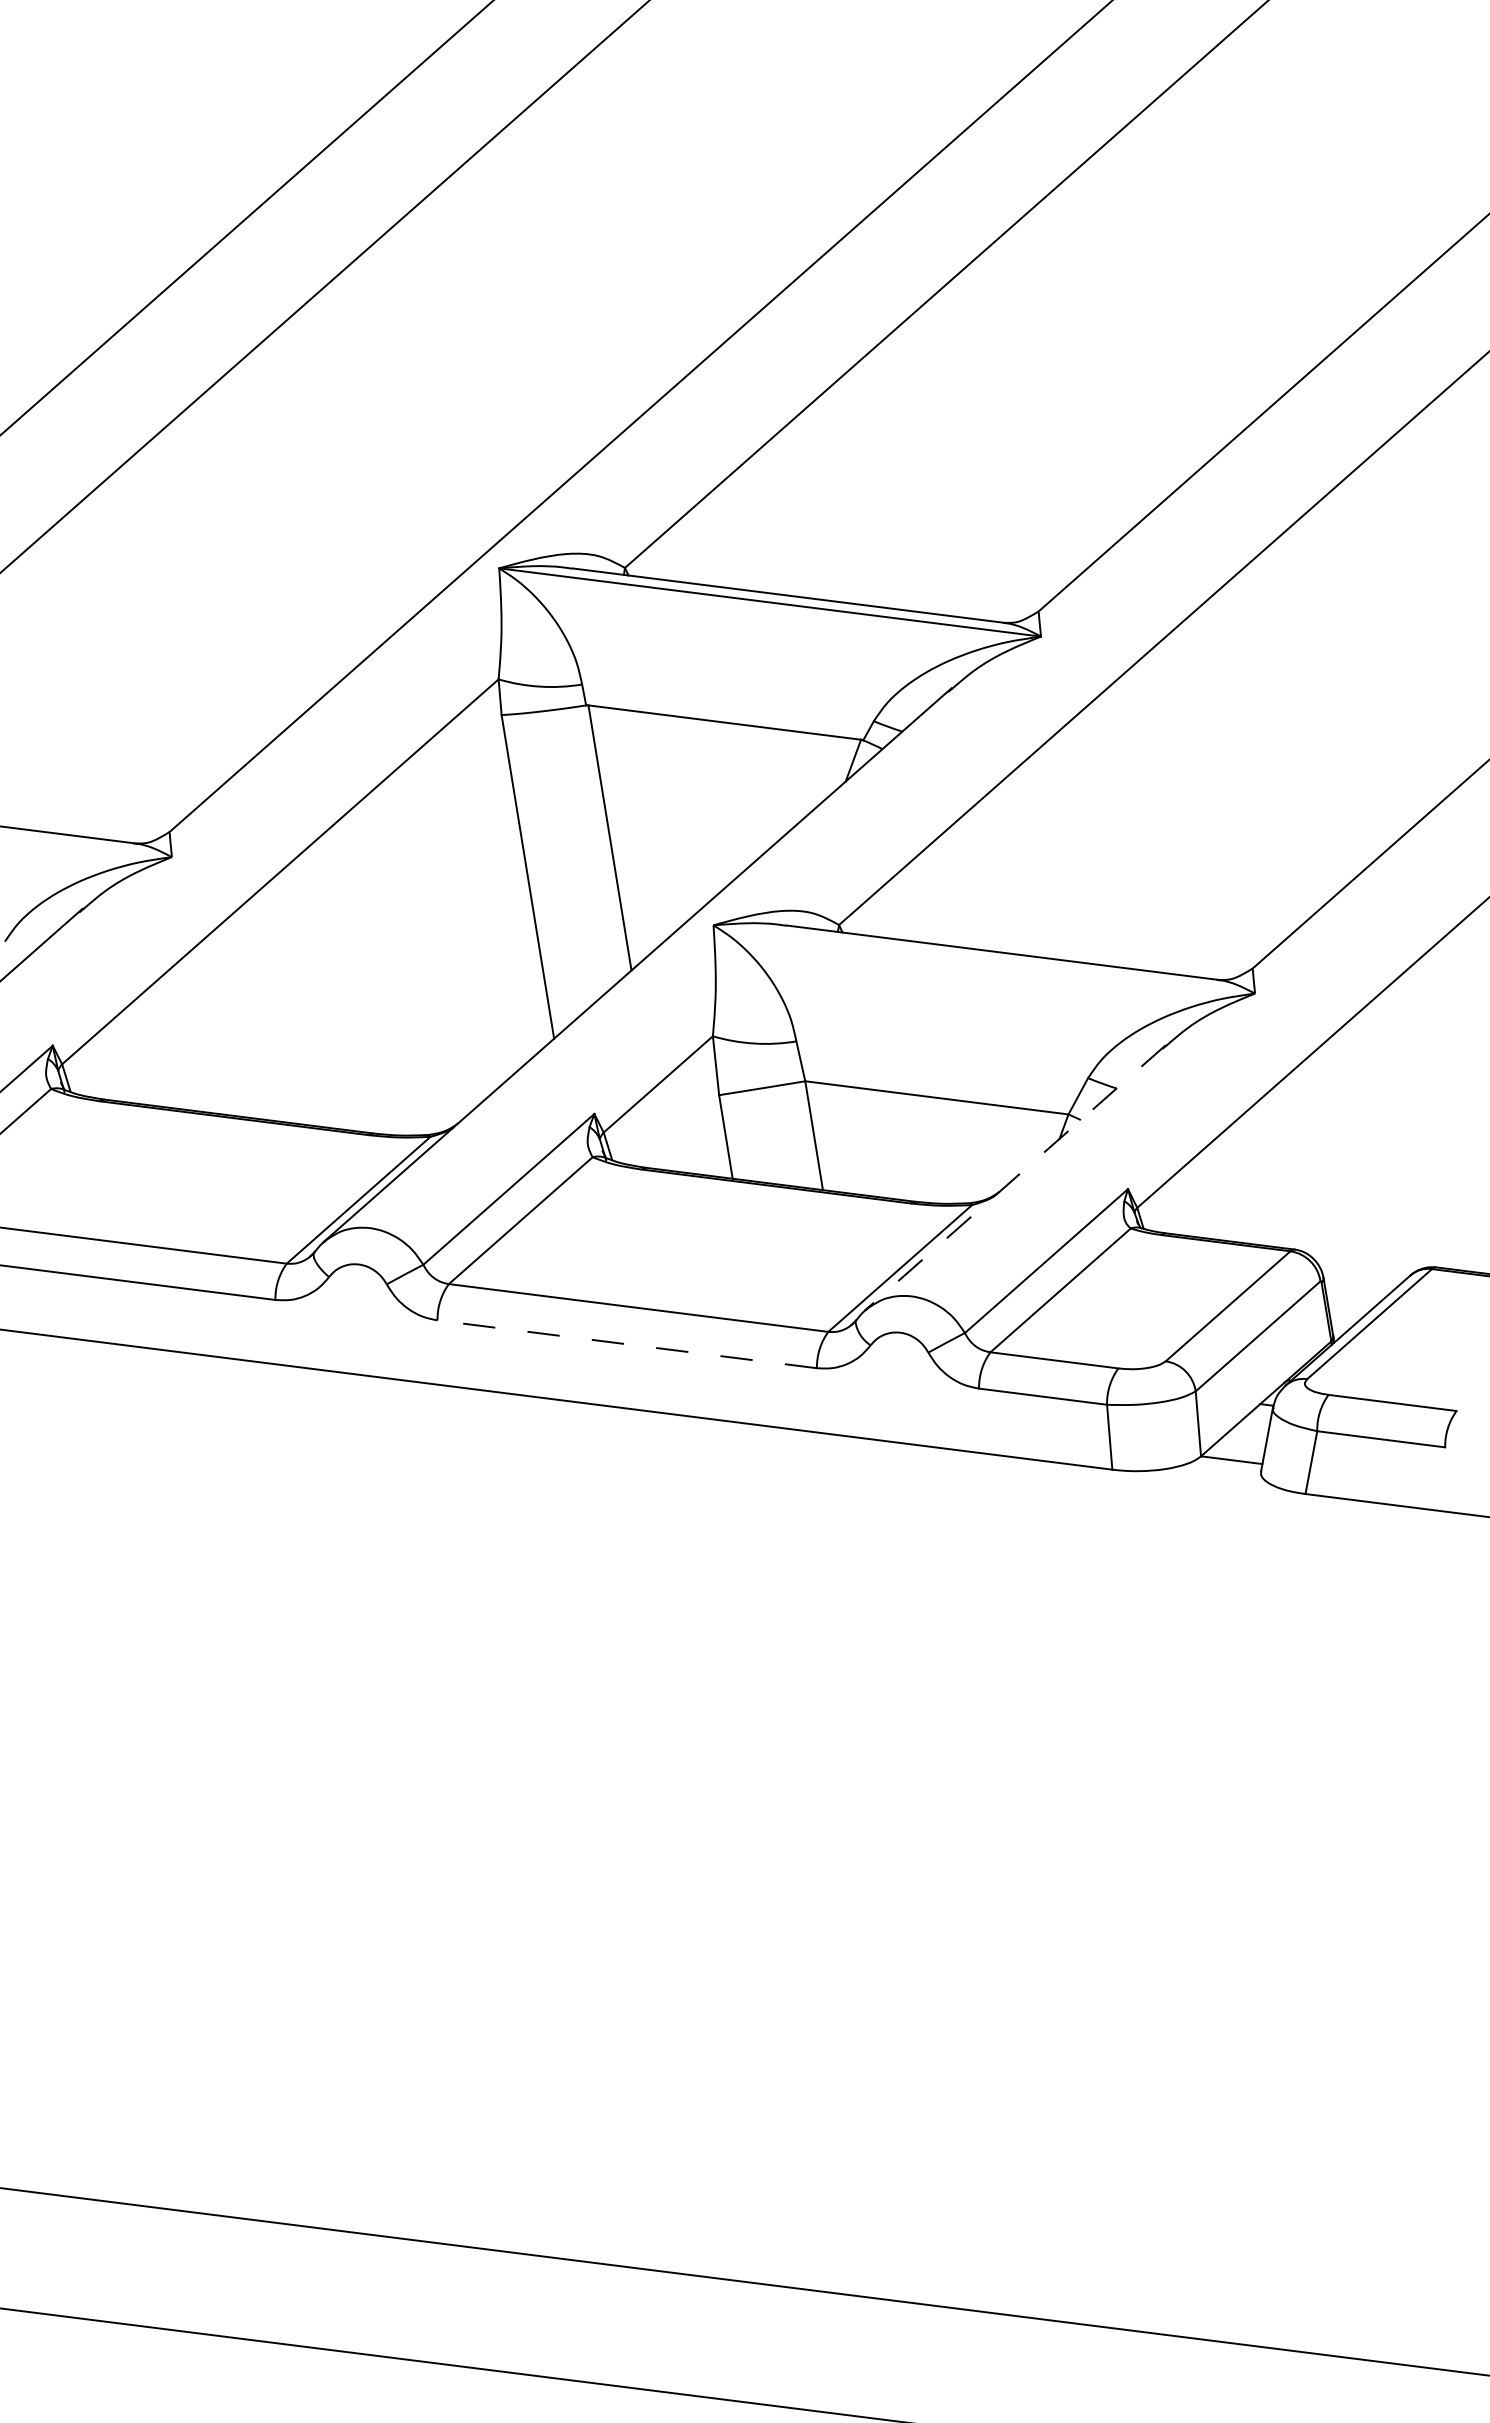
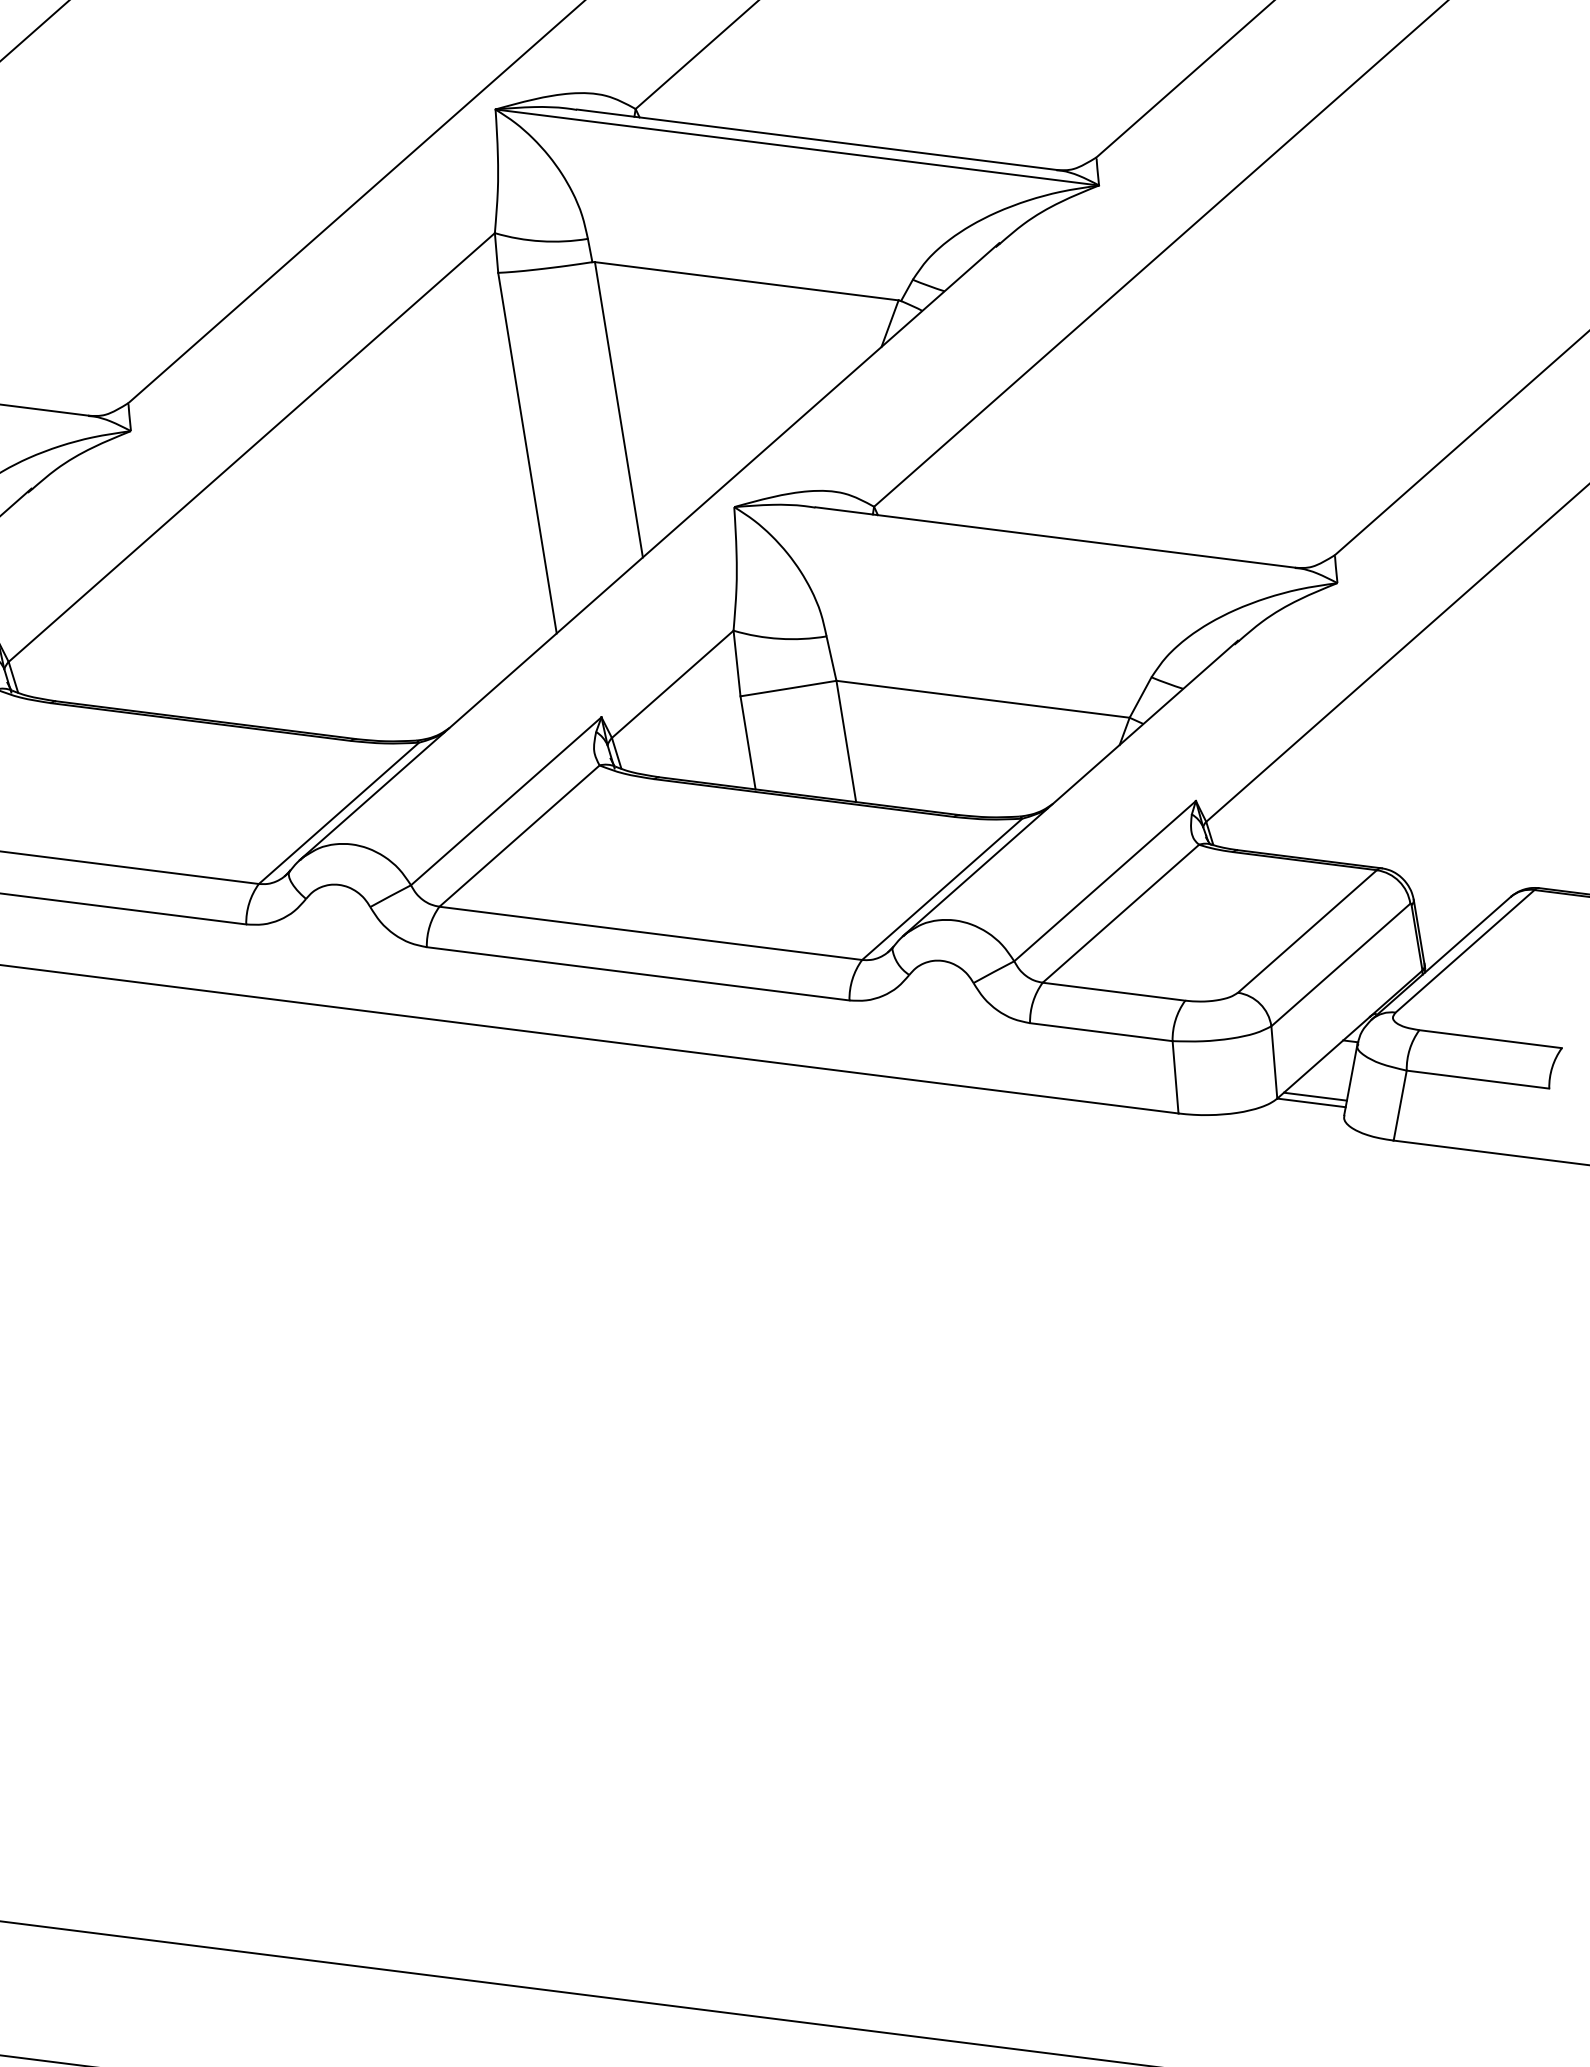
line: (1015, 1177) -> (1070, 788), dashed -> solid
line: (626, 1344) -> (637, 974), dashed -> solid
line: (1235, 1454) -> (1315, 1096), added

